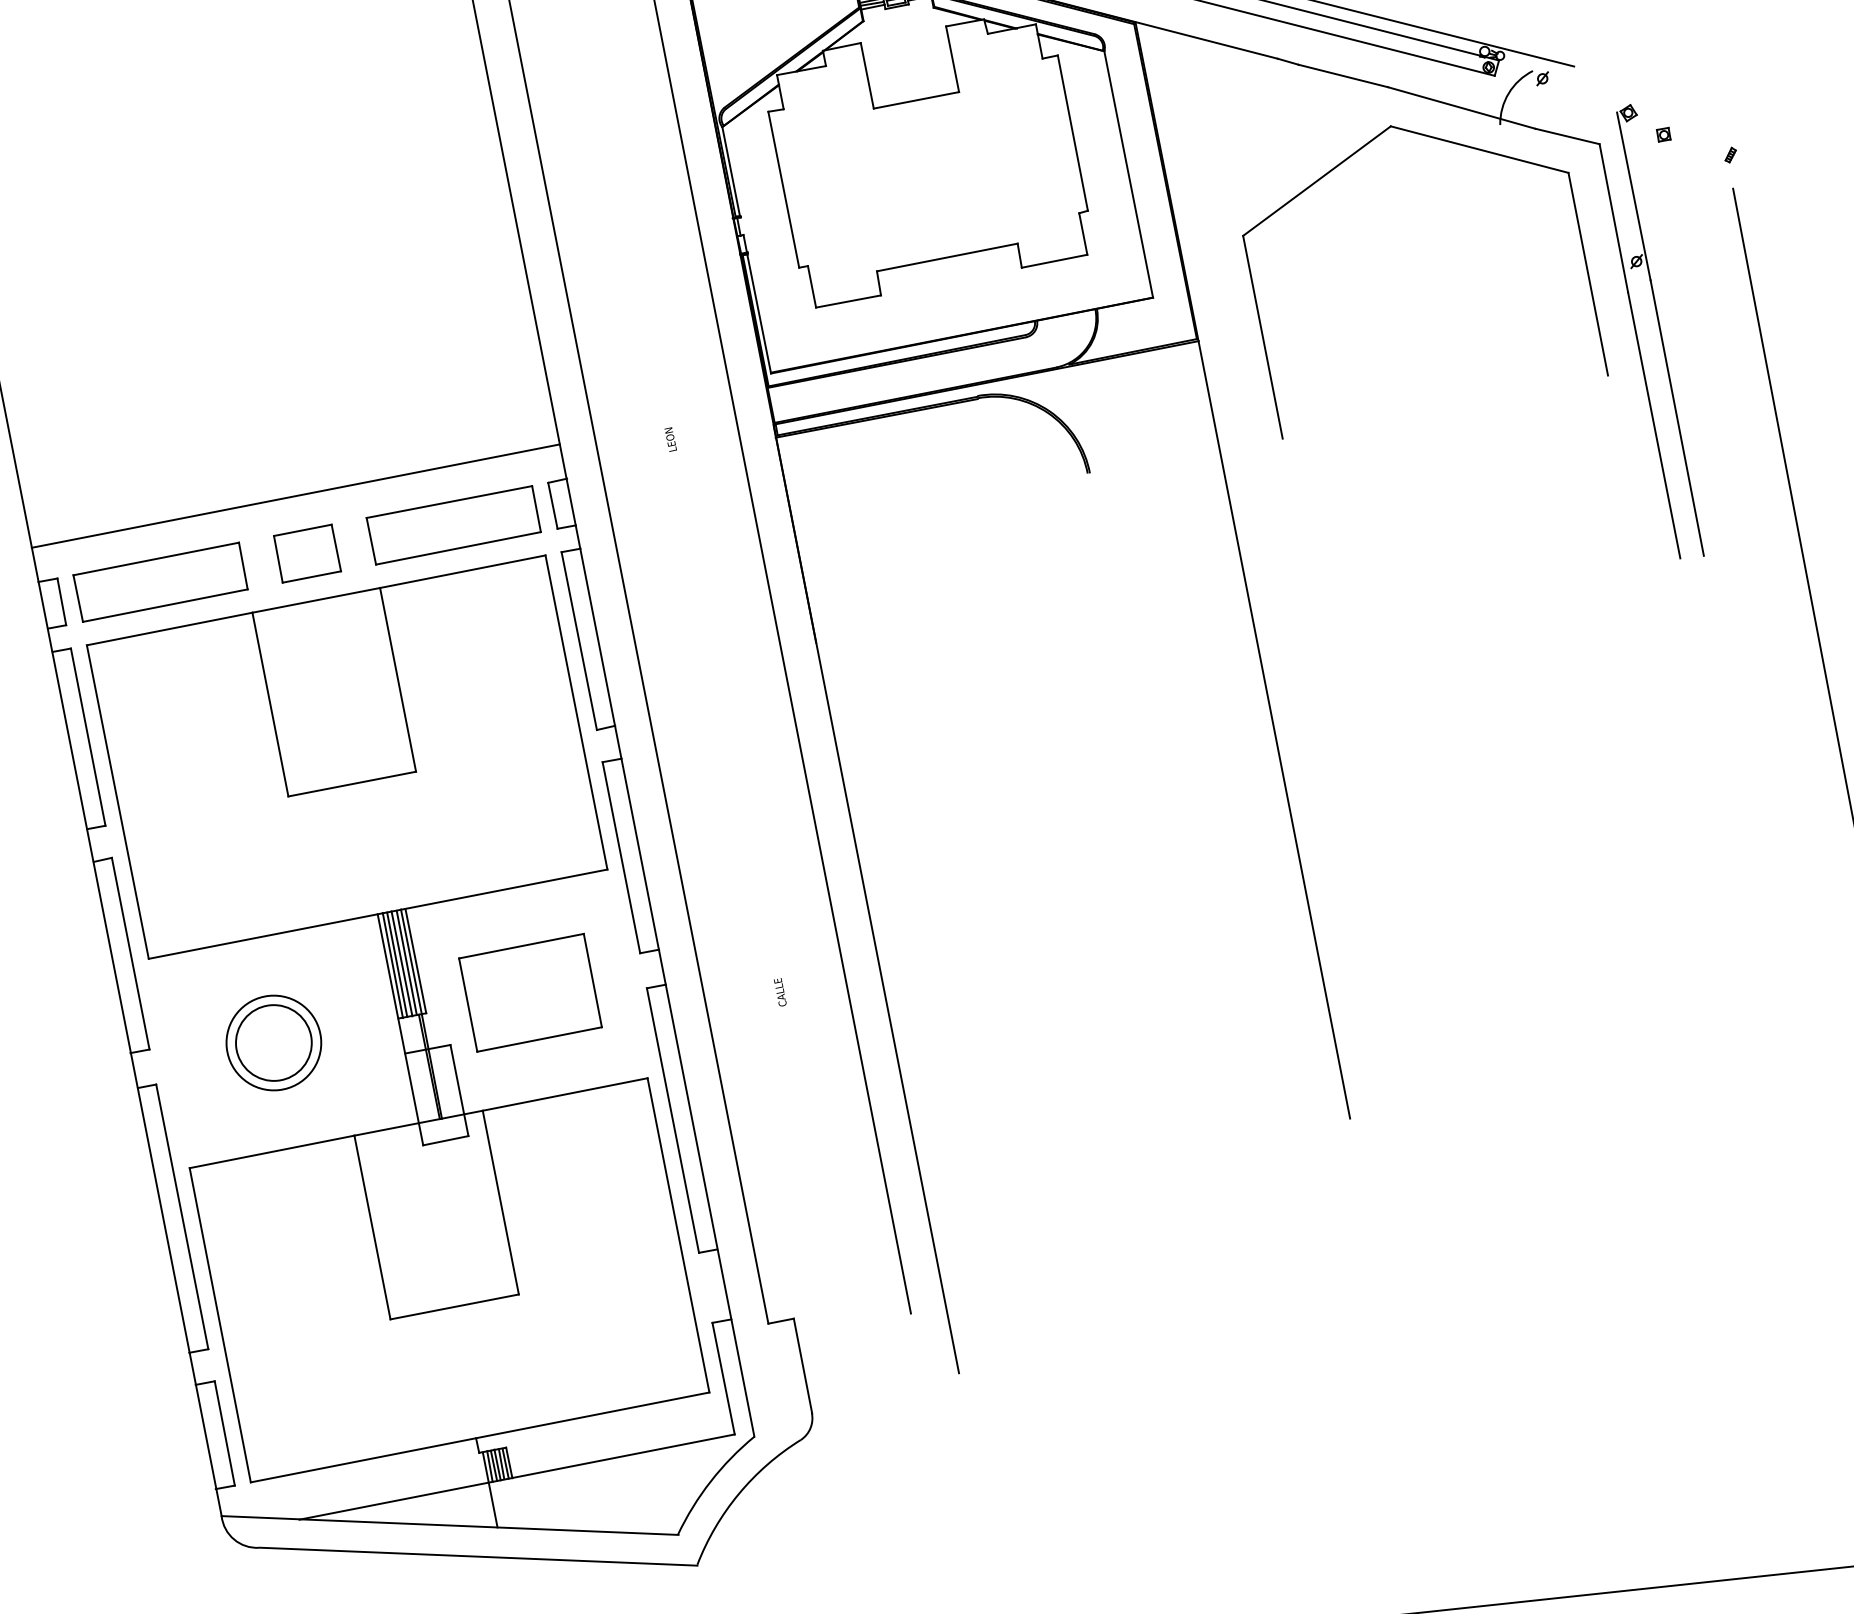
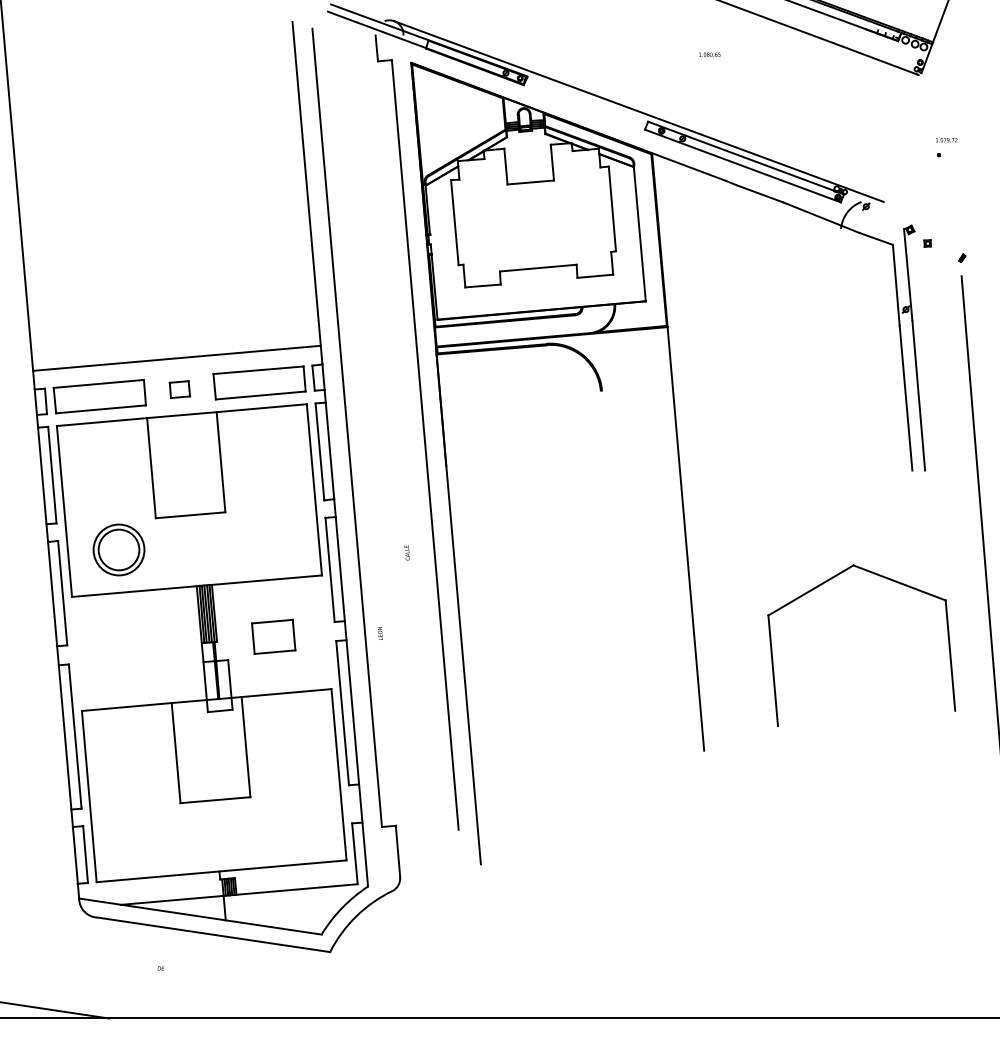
part: (1460, 147) -> (889, 580), moved
text: (669, 439) -> (379, 633), moved
part: (306, 553) -> (179, 389), size x0.6
text: (778, 991) -> (406, 552), moved
part: (529, 992) -> (273, 636), size x0.6
part: (272, 1042) -> (118, 549), moved

